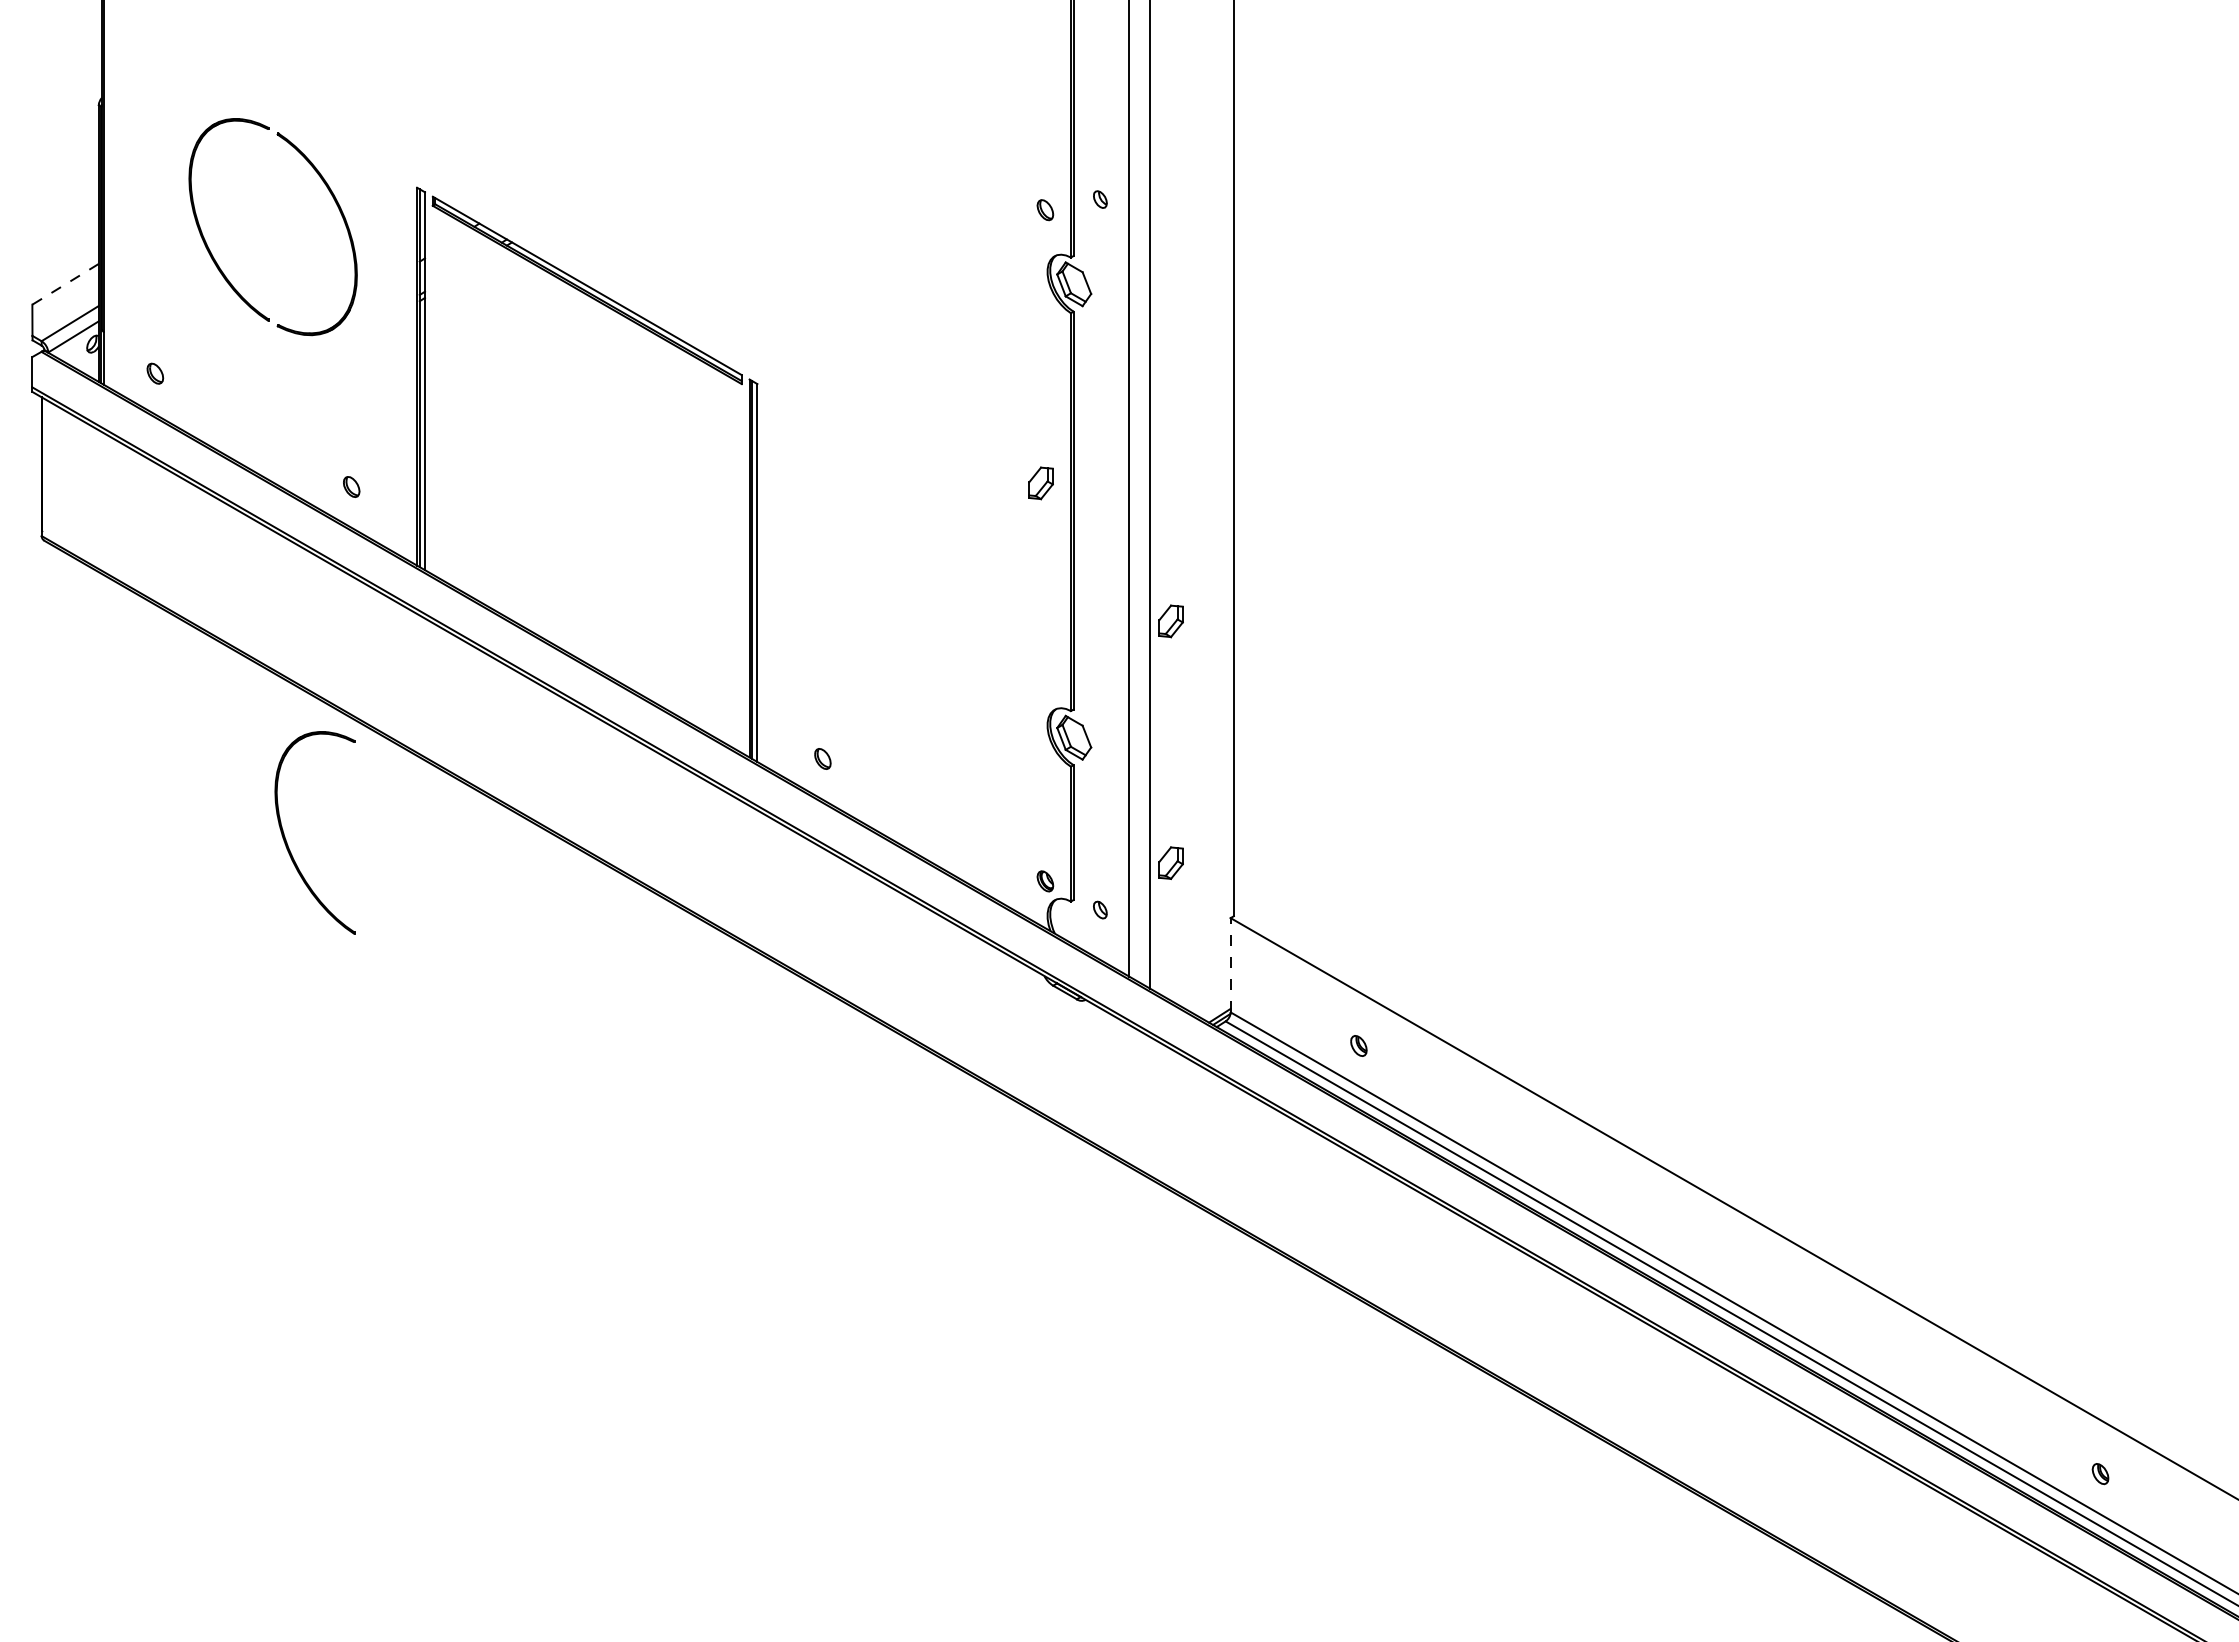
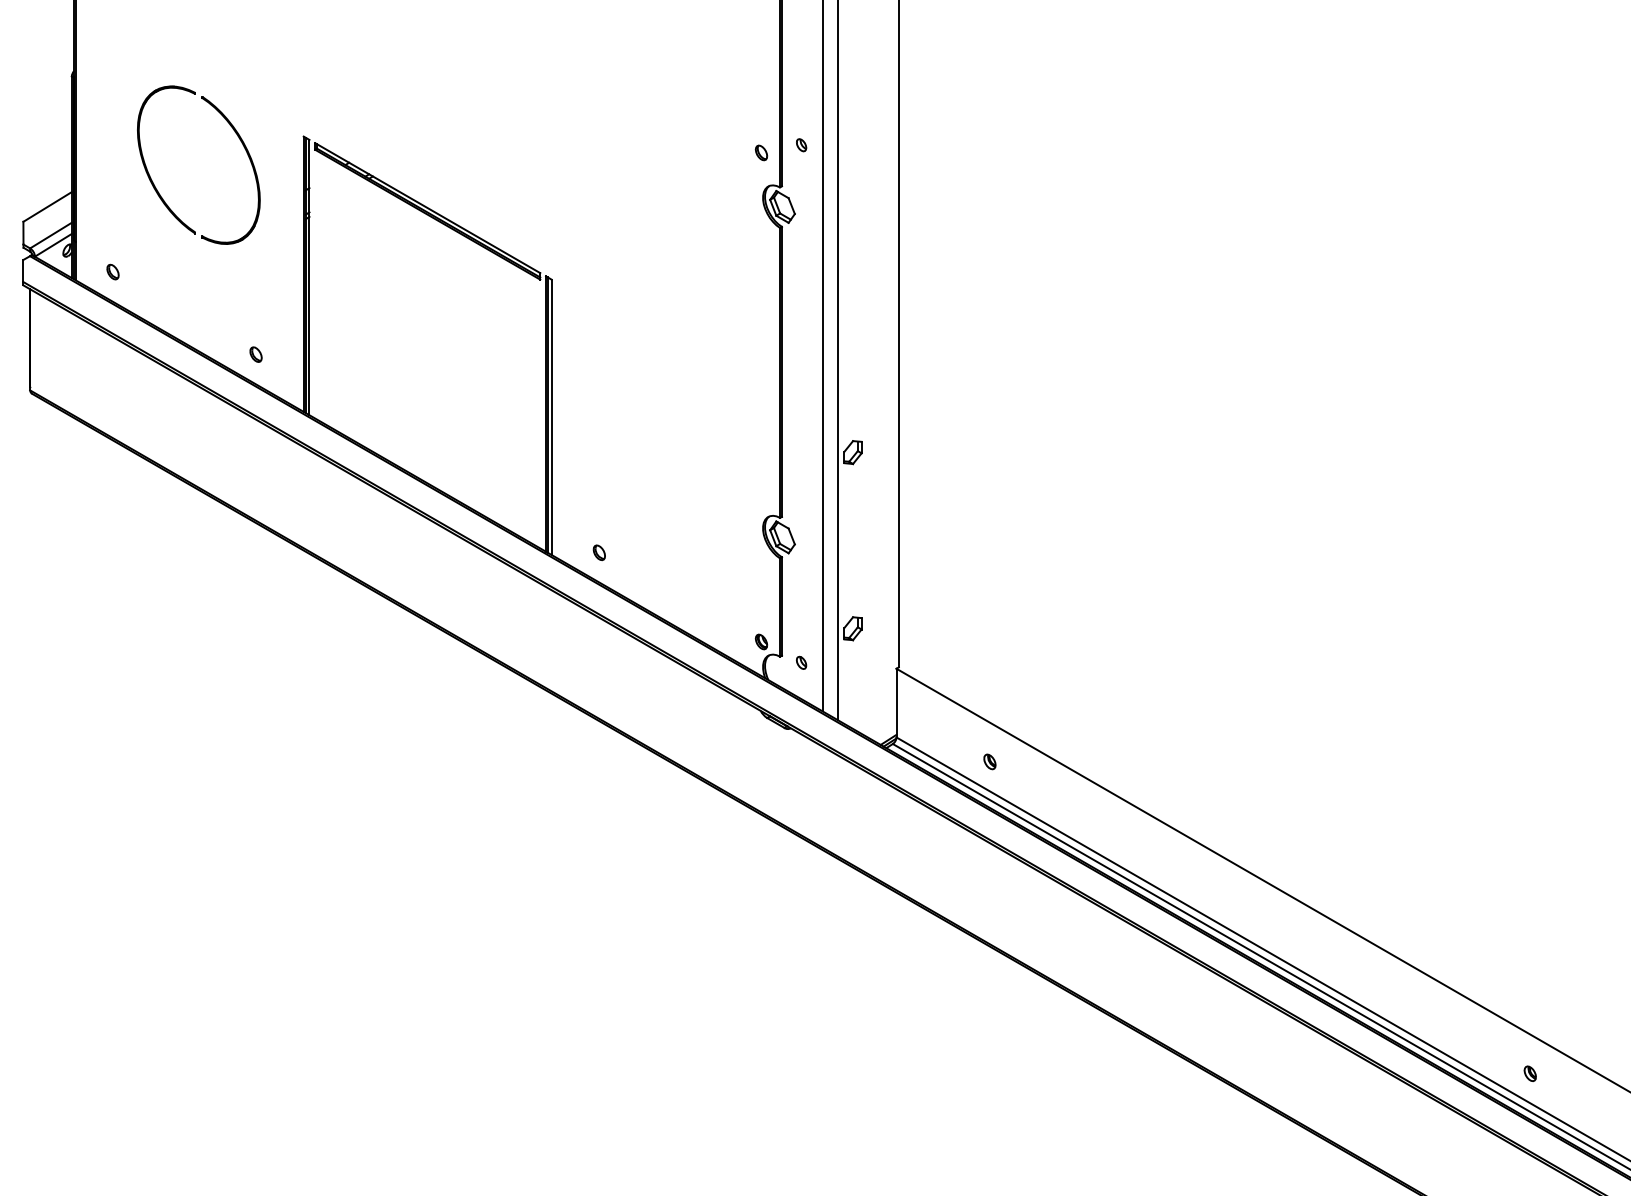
line: (65, 284) -> (47, 207), dashed -> solid
part: (1040, 483) -> (757, 352), removed
part: (287, 842) -> (209, 613), removed
line: (1230, 964) -> (896, 702), dashed -> solid

